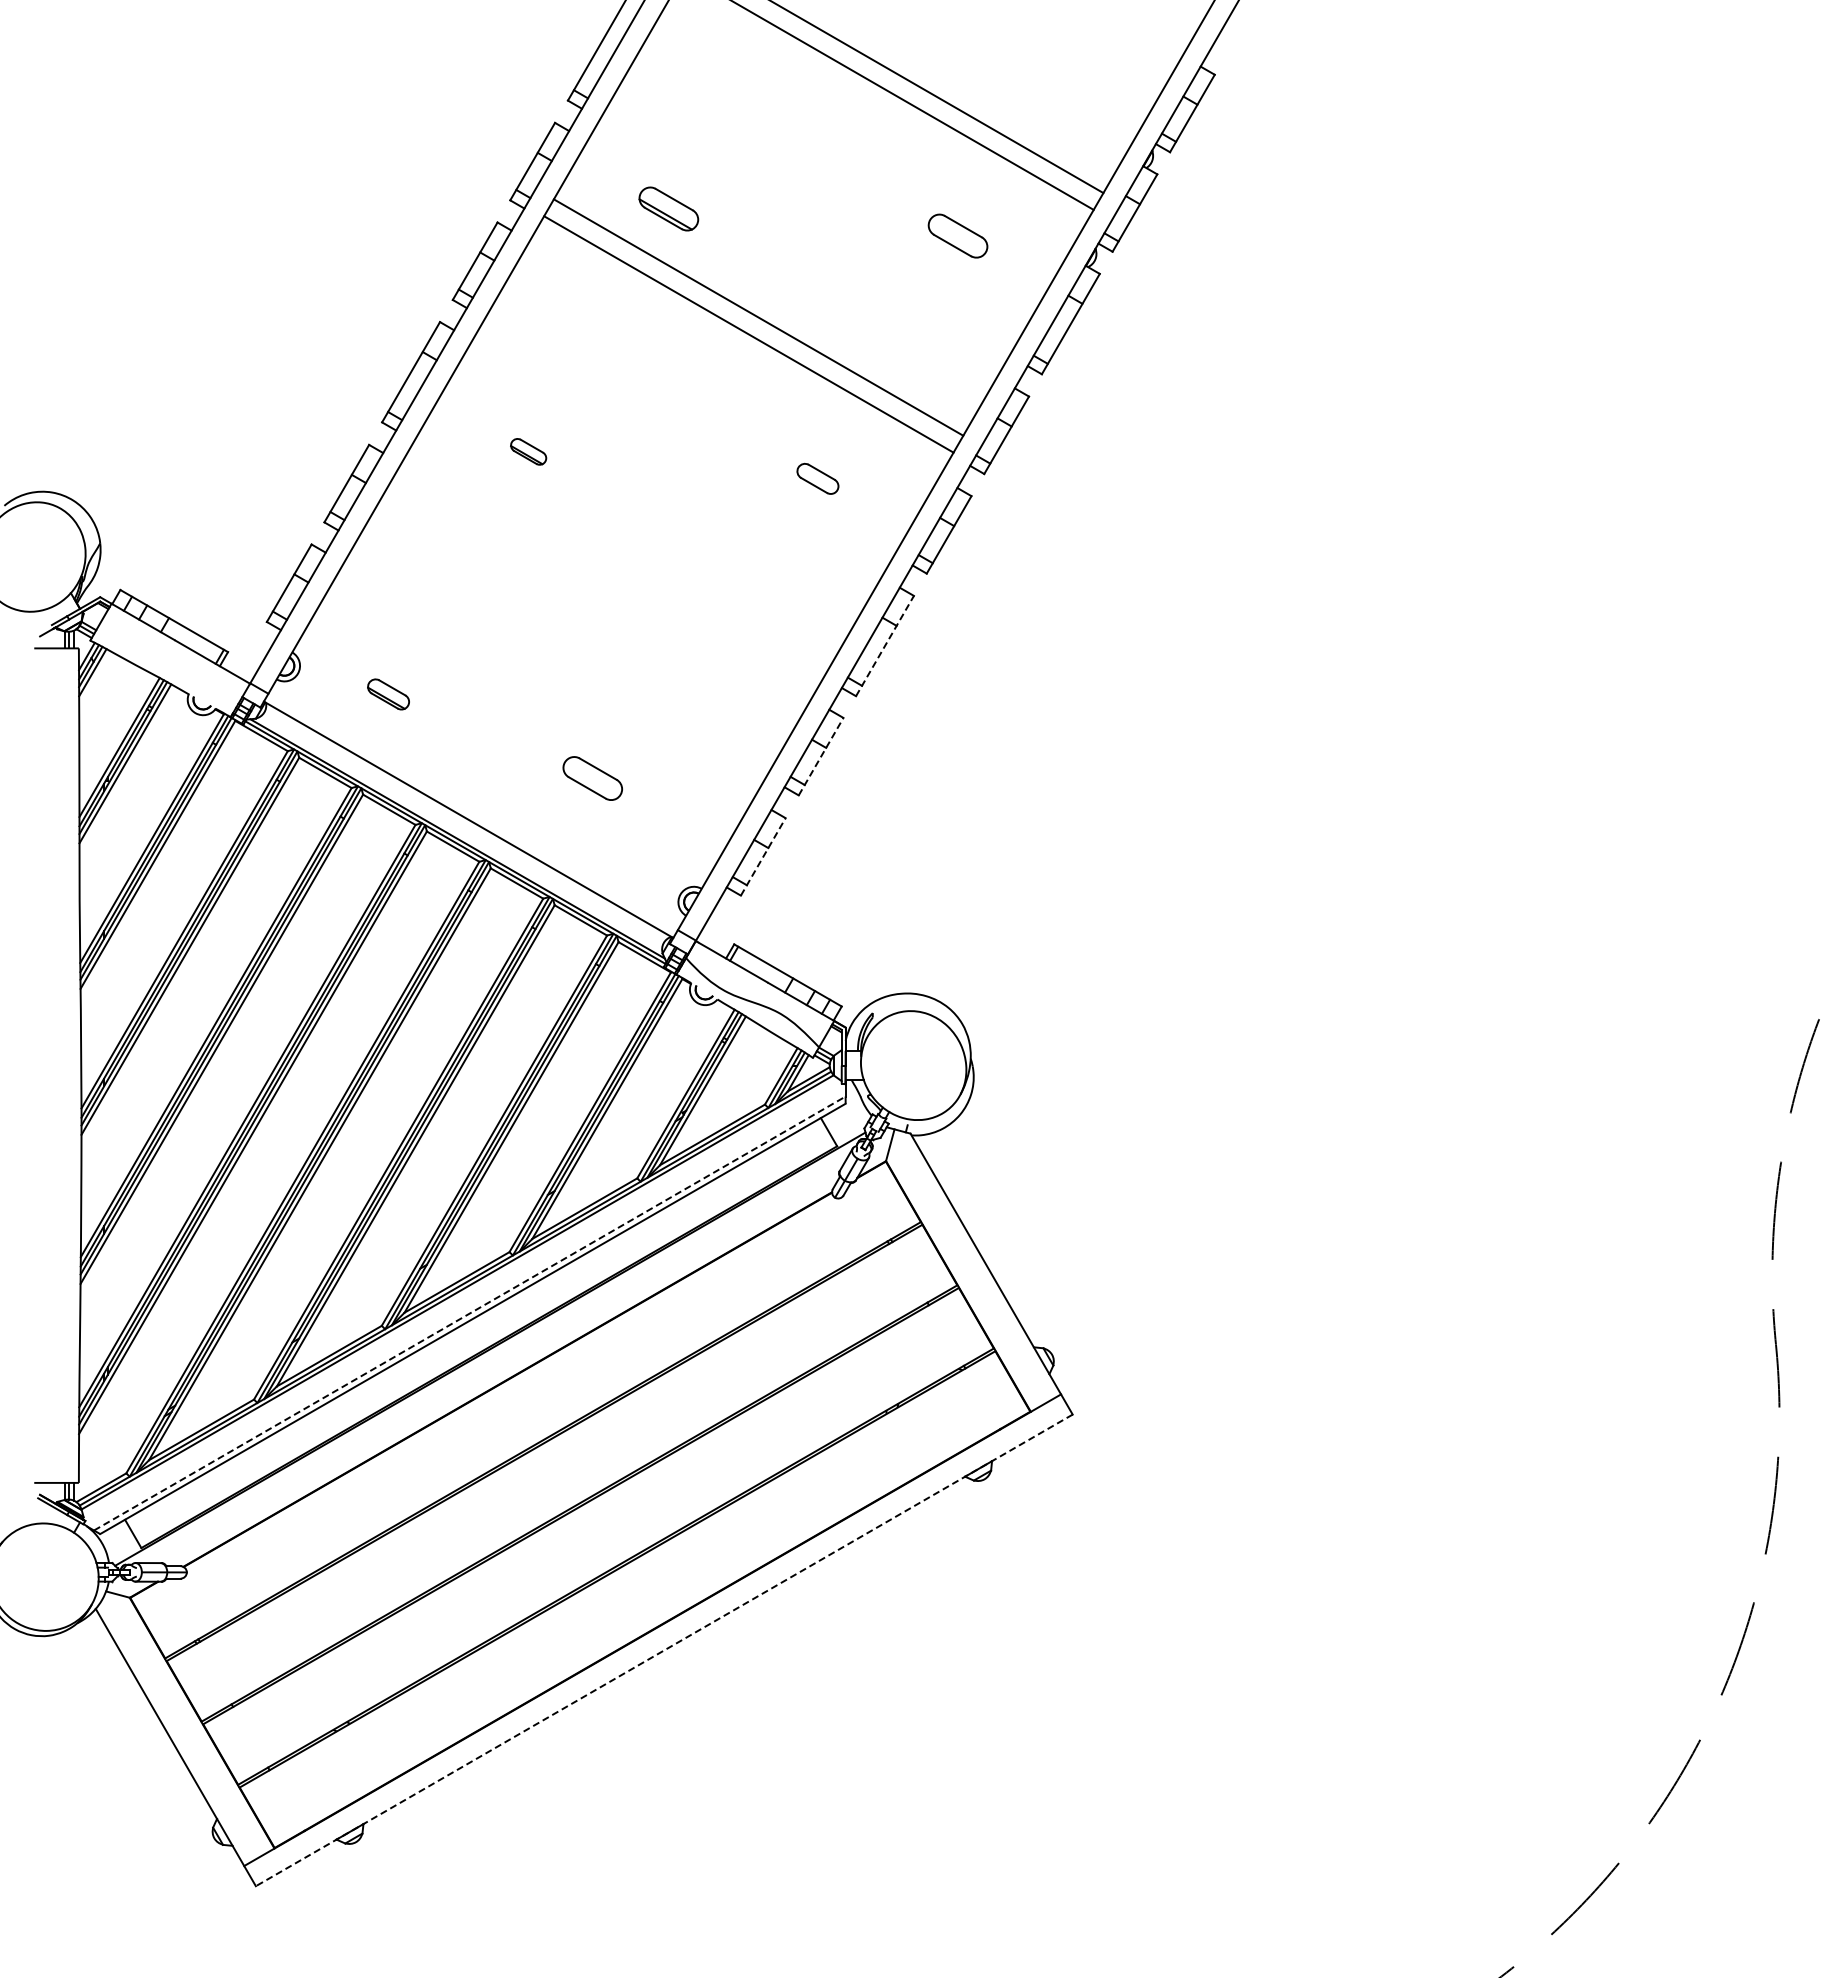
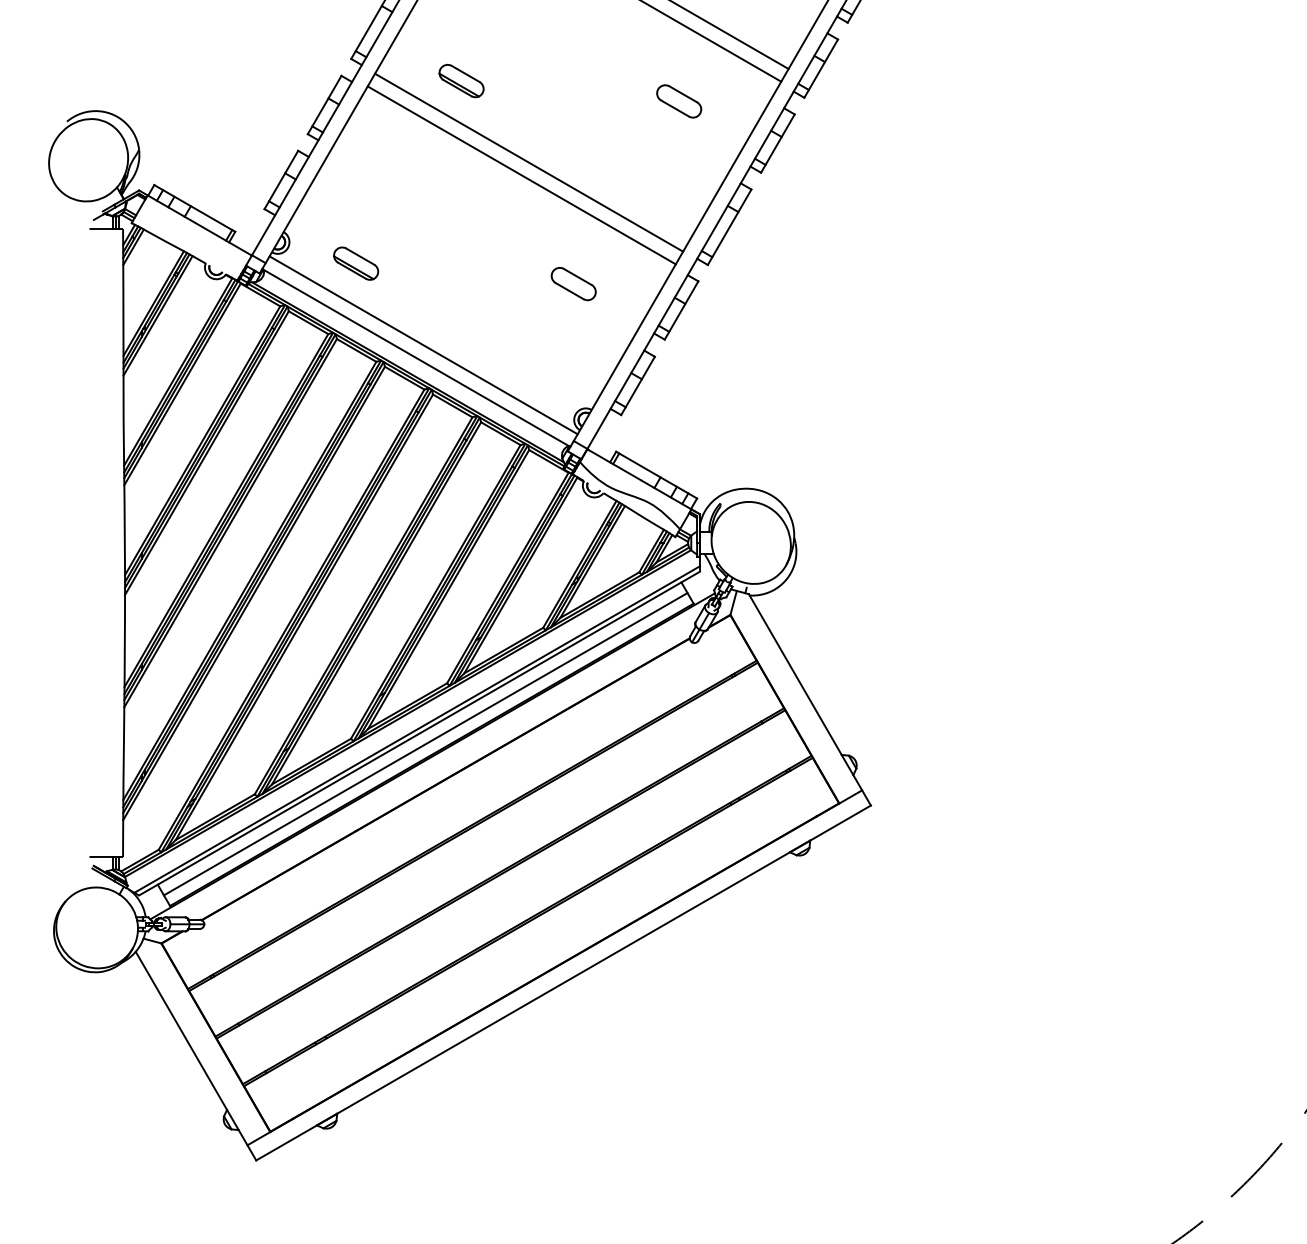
part: (528, 451) -> (461, 80), size x1.67
part: (817, 478) -> (678, 101), size x1.43
line: (618, 560) -> (529, 162), added
line: (608, 576) -> (521, 174), added
line: (885, 646) -> (730, 227), dashed -> solid
part: (388, 694) -> (356, 263), size x1.43
line: (821, 756) -> (681, 310), dashed -> solid
part: (592, 778) -> (573, 284), moved
line: (478, 802) -> (423, 344), added
line: (763, 856) -> (638, 385), dashed -> solid
line: (469, 1313) -> (416, 729), dashed -> solid
line: (481, 1332) -> (426, 743), added
line: (664, 1650) -> (563, 983), dashed -> solid

